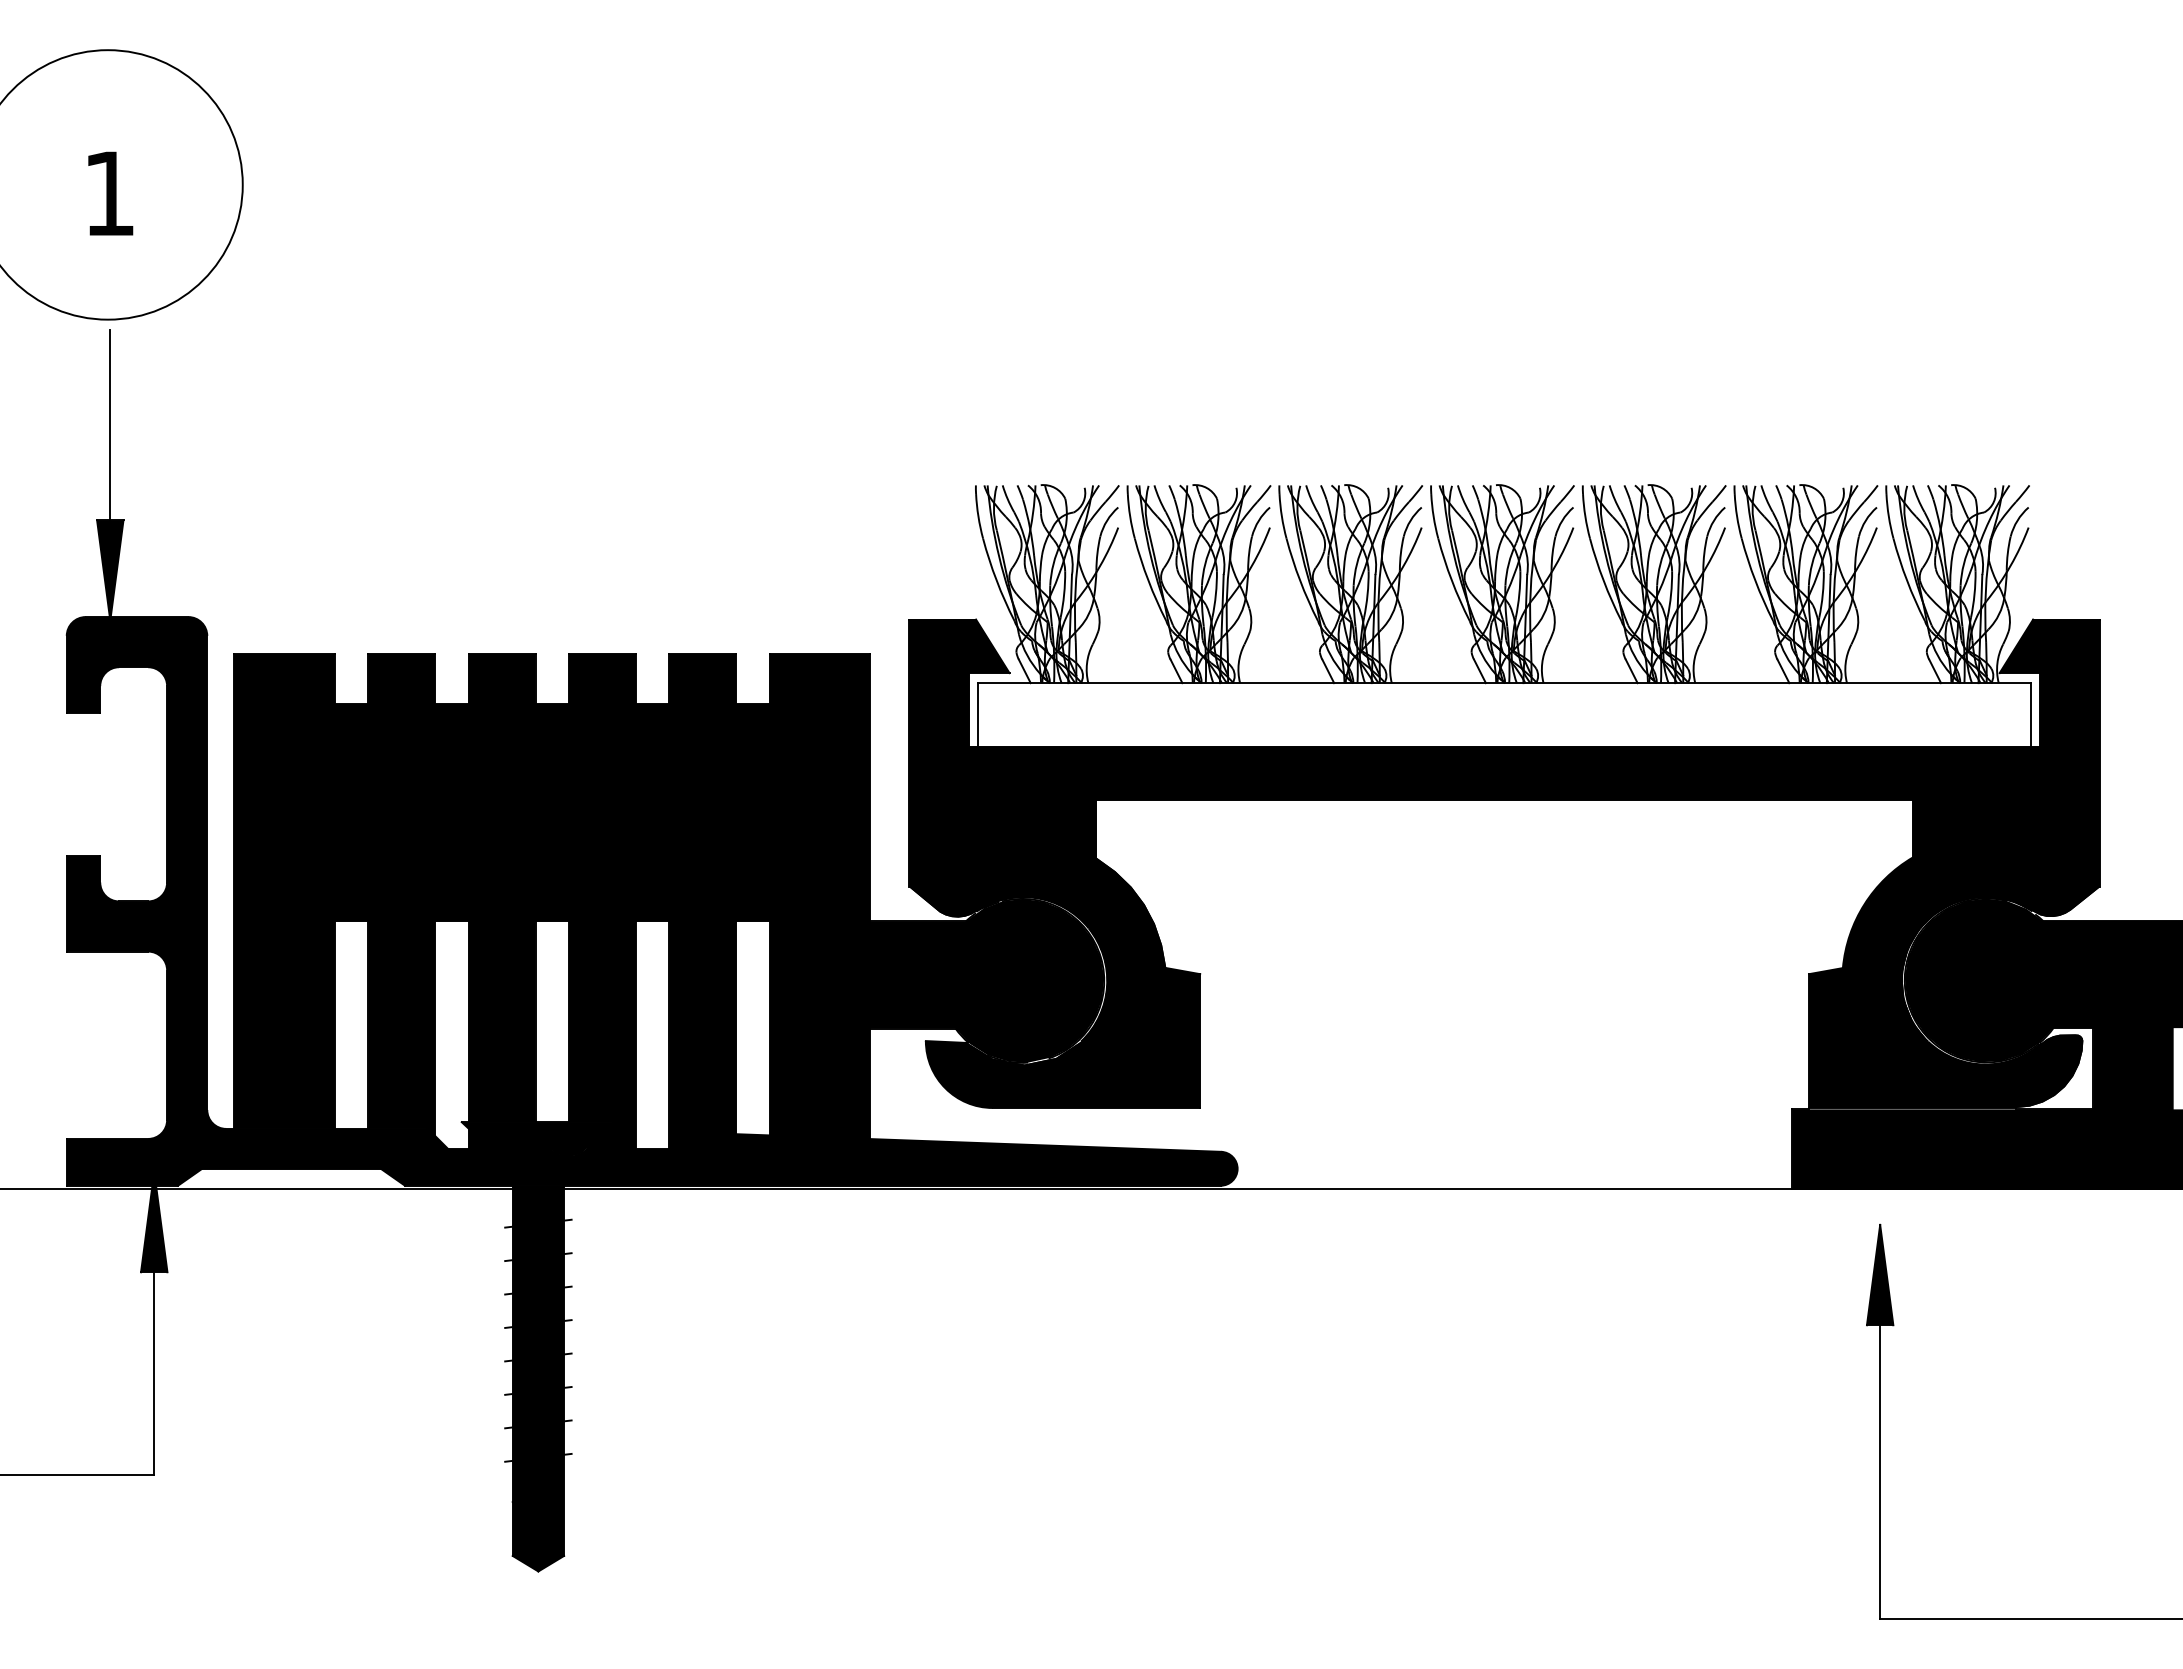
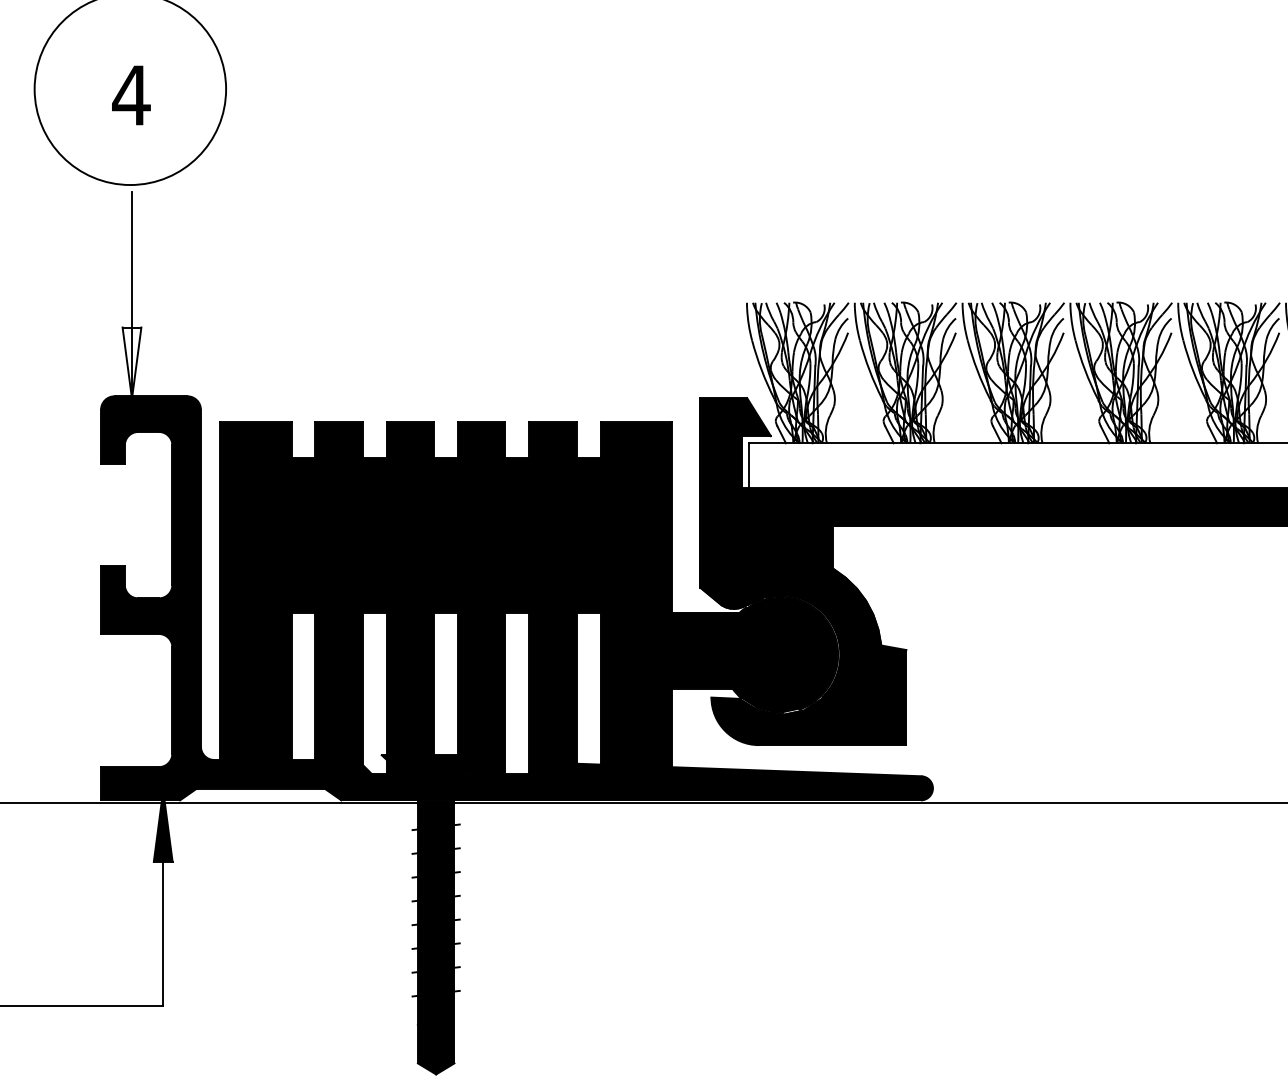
text: (109, 193) -> (131, 95), 1 -> 4
fill: (110, 570) -> (132, 363), removed

